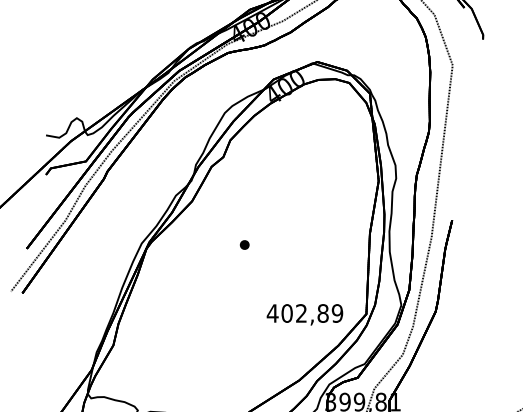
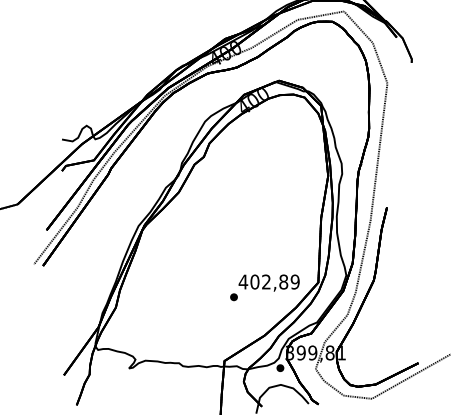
part: (244, 245) -> (233, 297), moved

